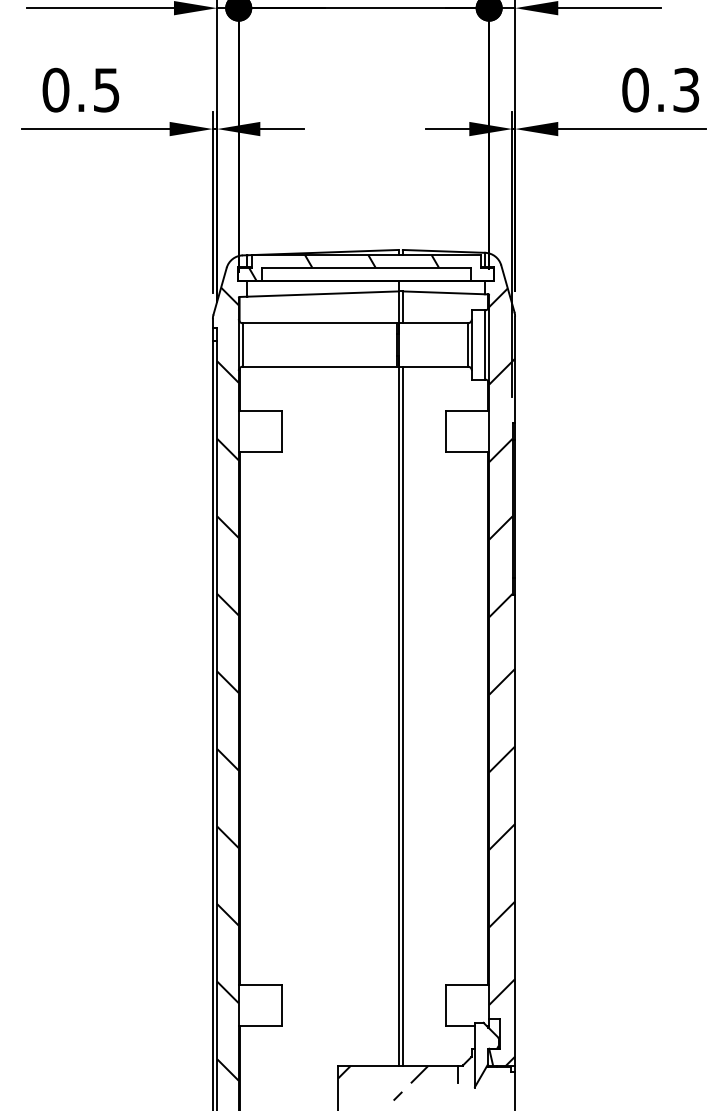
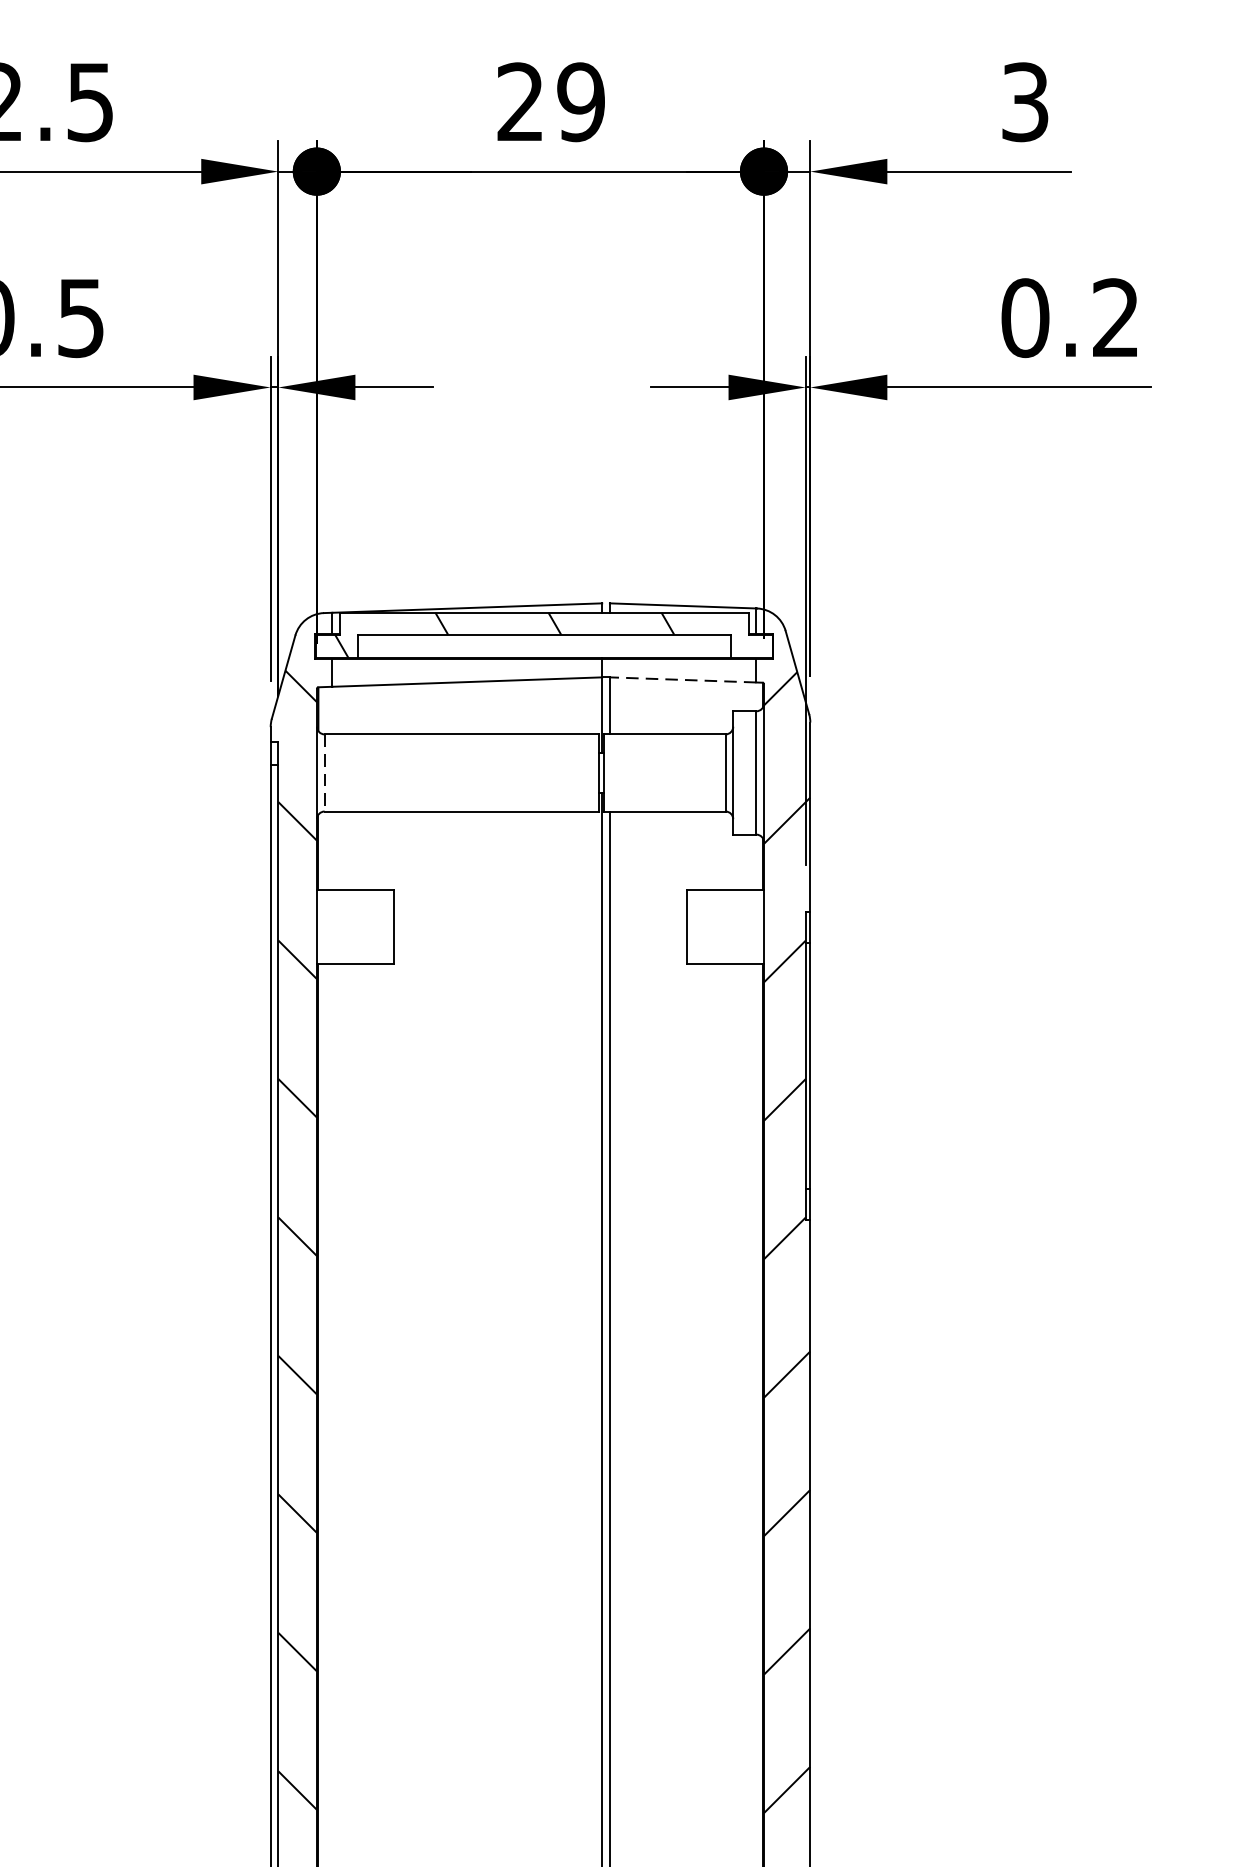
text: (686, 90) -> (1116, 318), 0.3 -> 0.2
line: (443, 292) -> (682, 679), solid -> dashed
line: (243, 344) -> (325, 772), solid -> dashed

